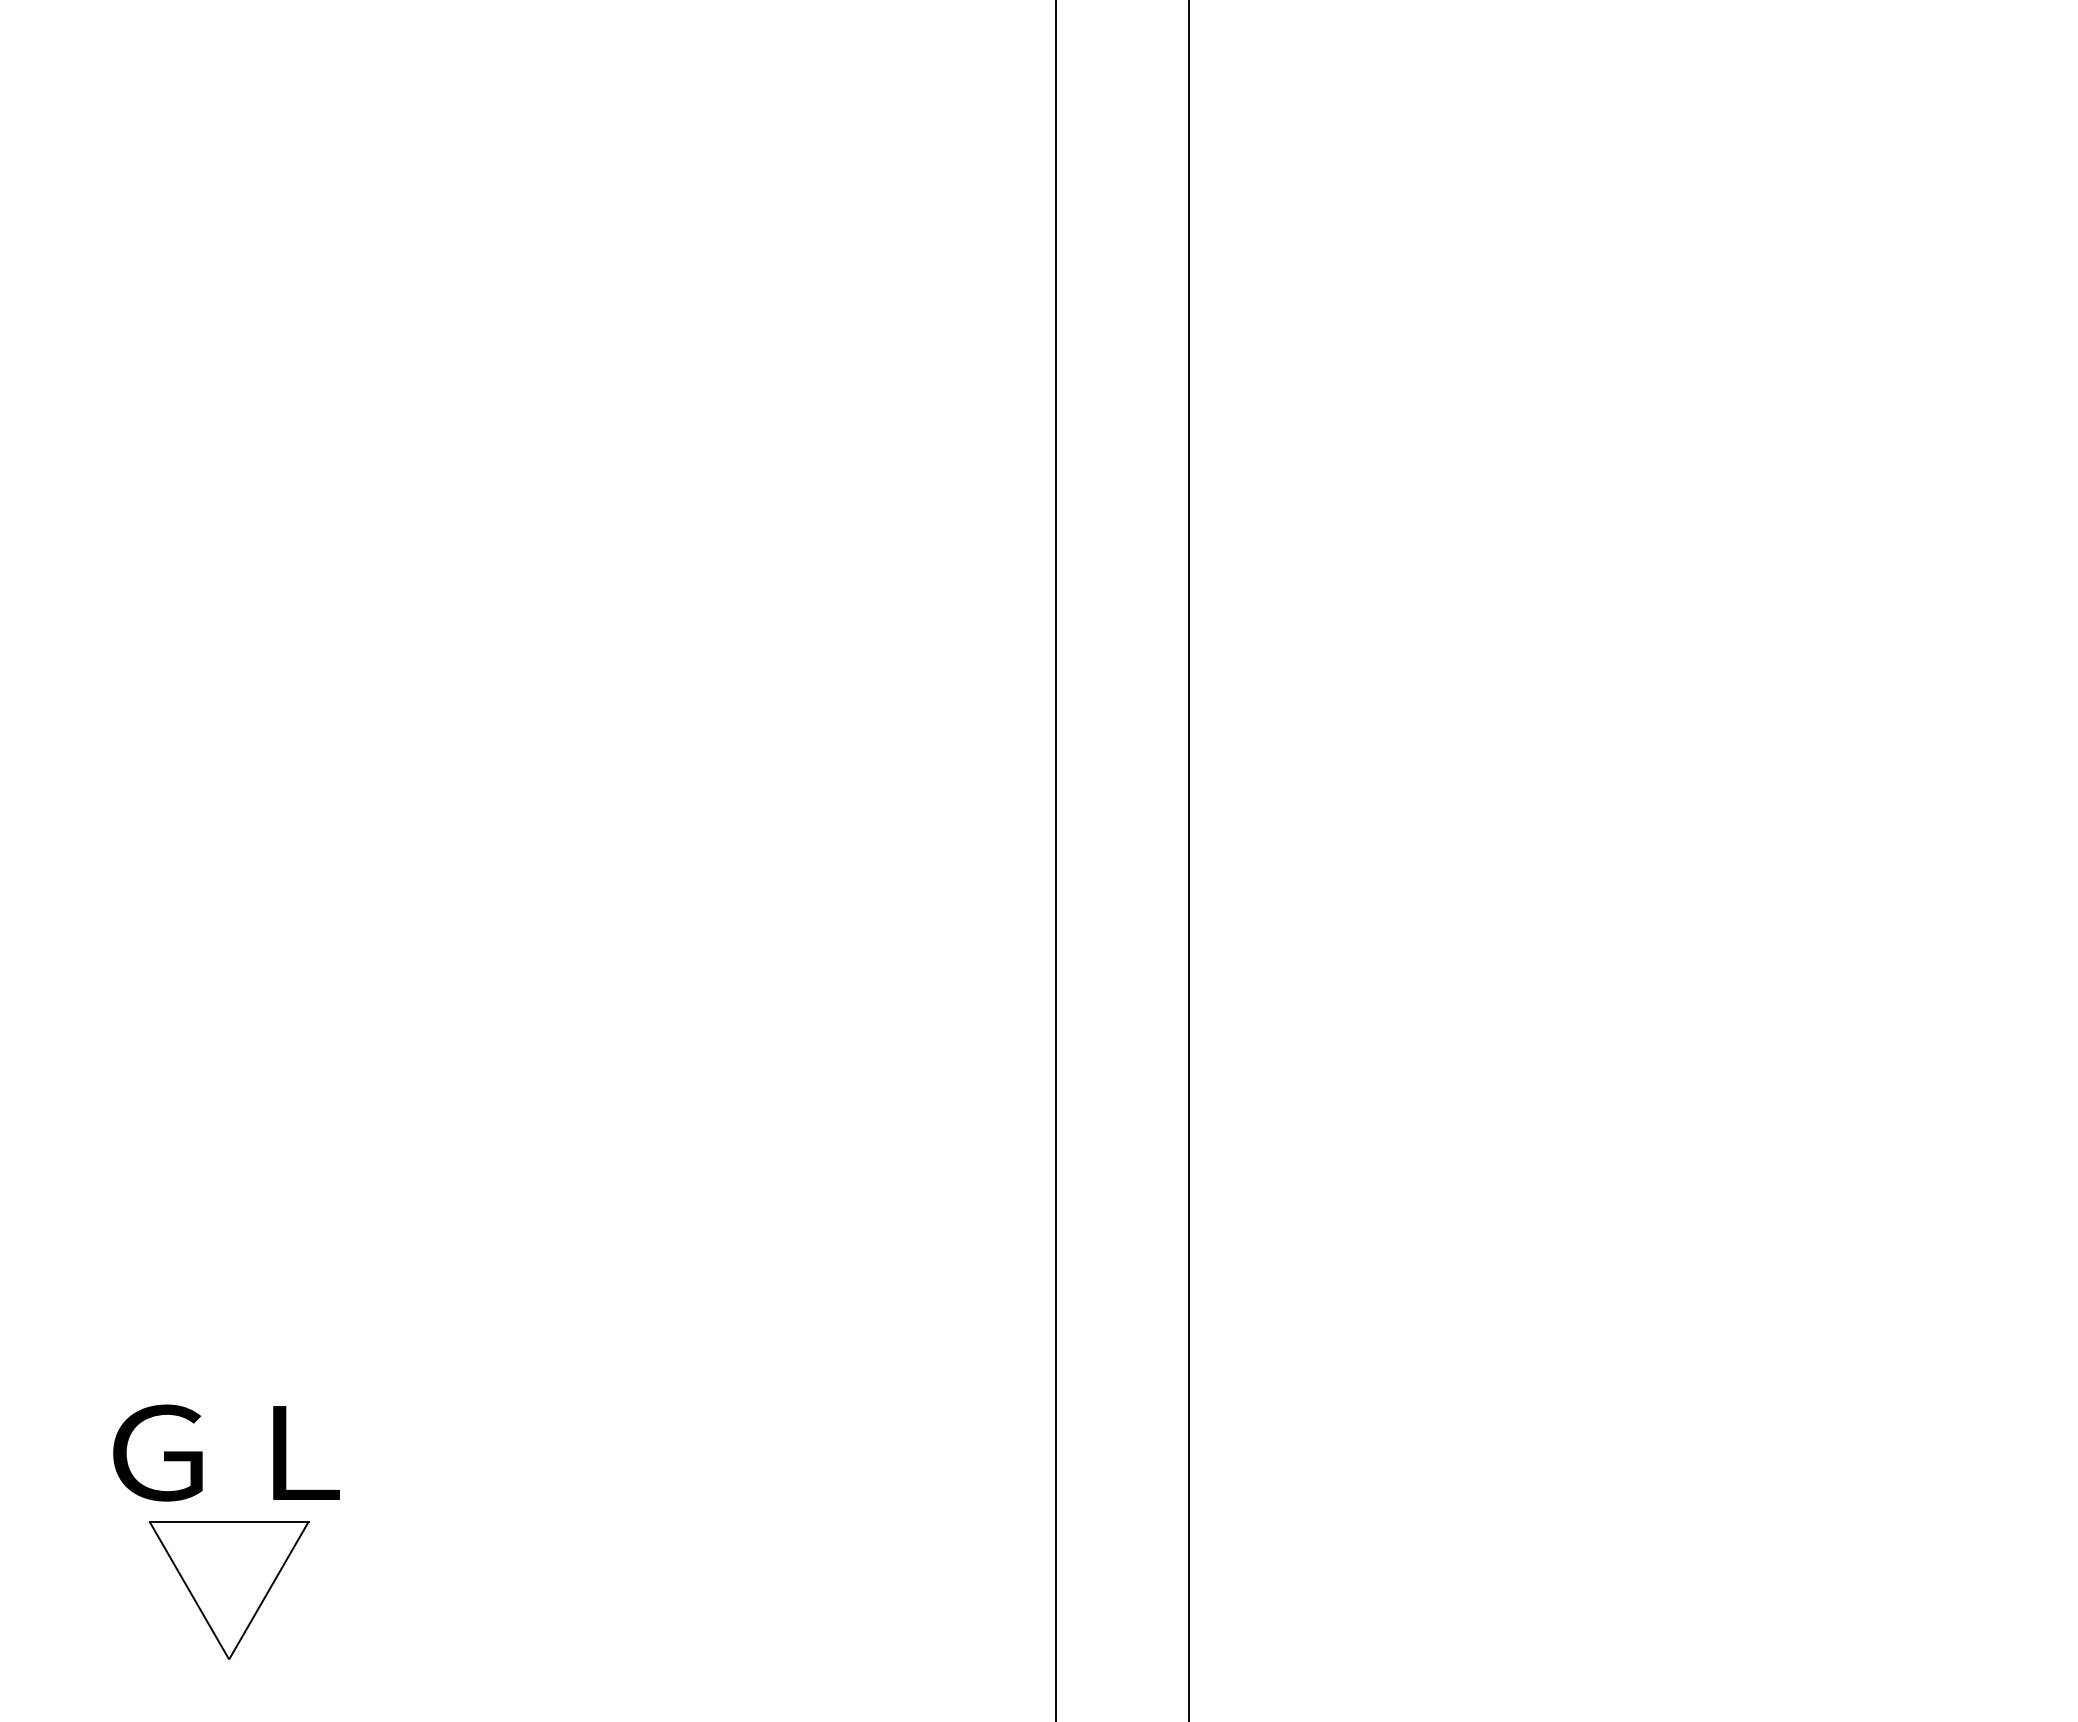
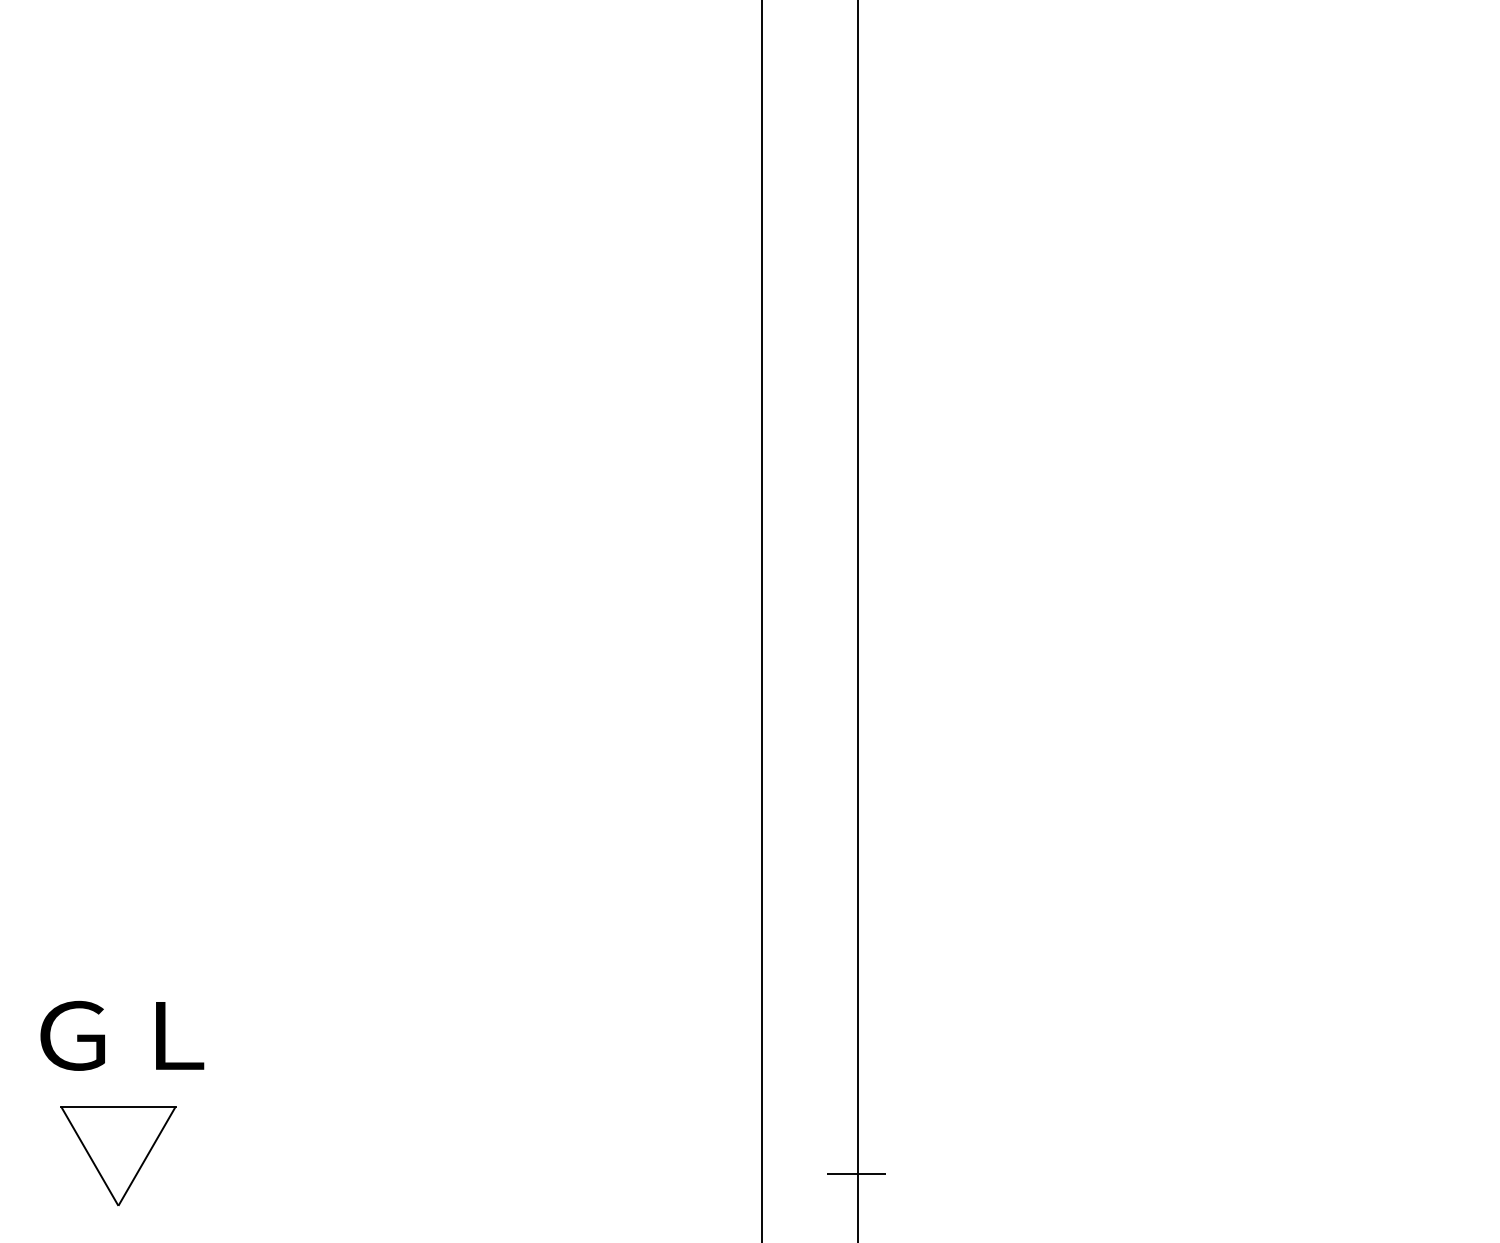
text: (226, 1452) -> (122, 1035), moved
part: (229, 1590) -> (118, 1156), moved
line: (1186, 1625) -> (856, 1173), added

